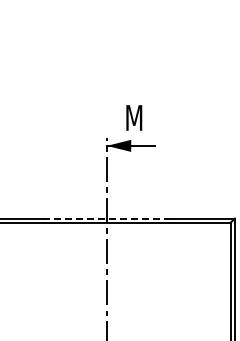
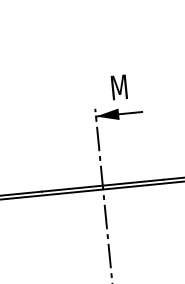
line: (106, 218) -> (102, 185), dashed -> solid

